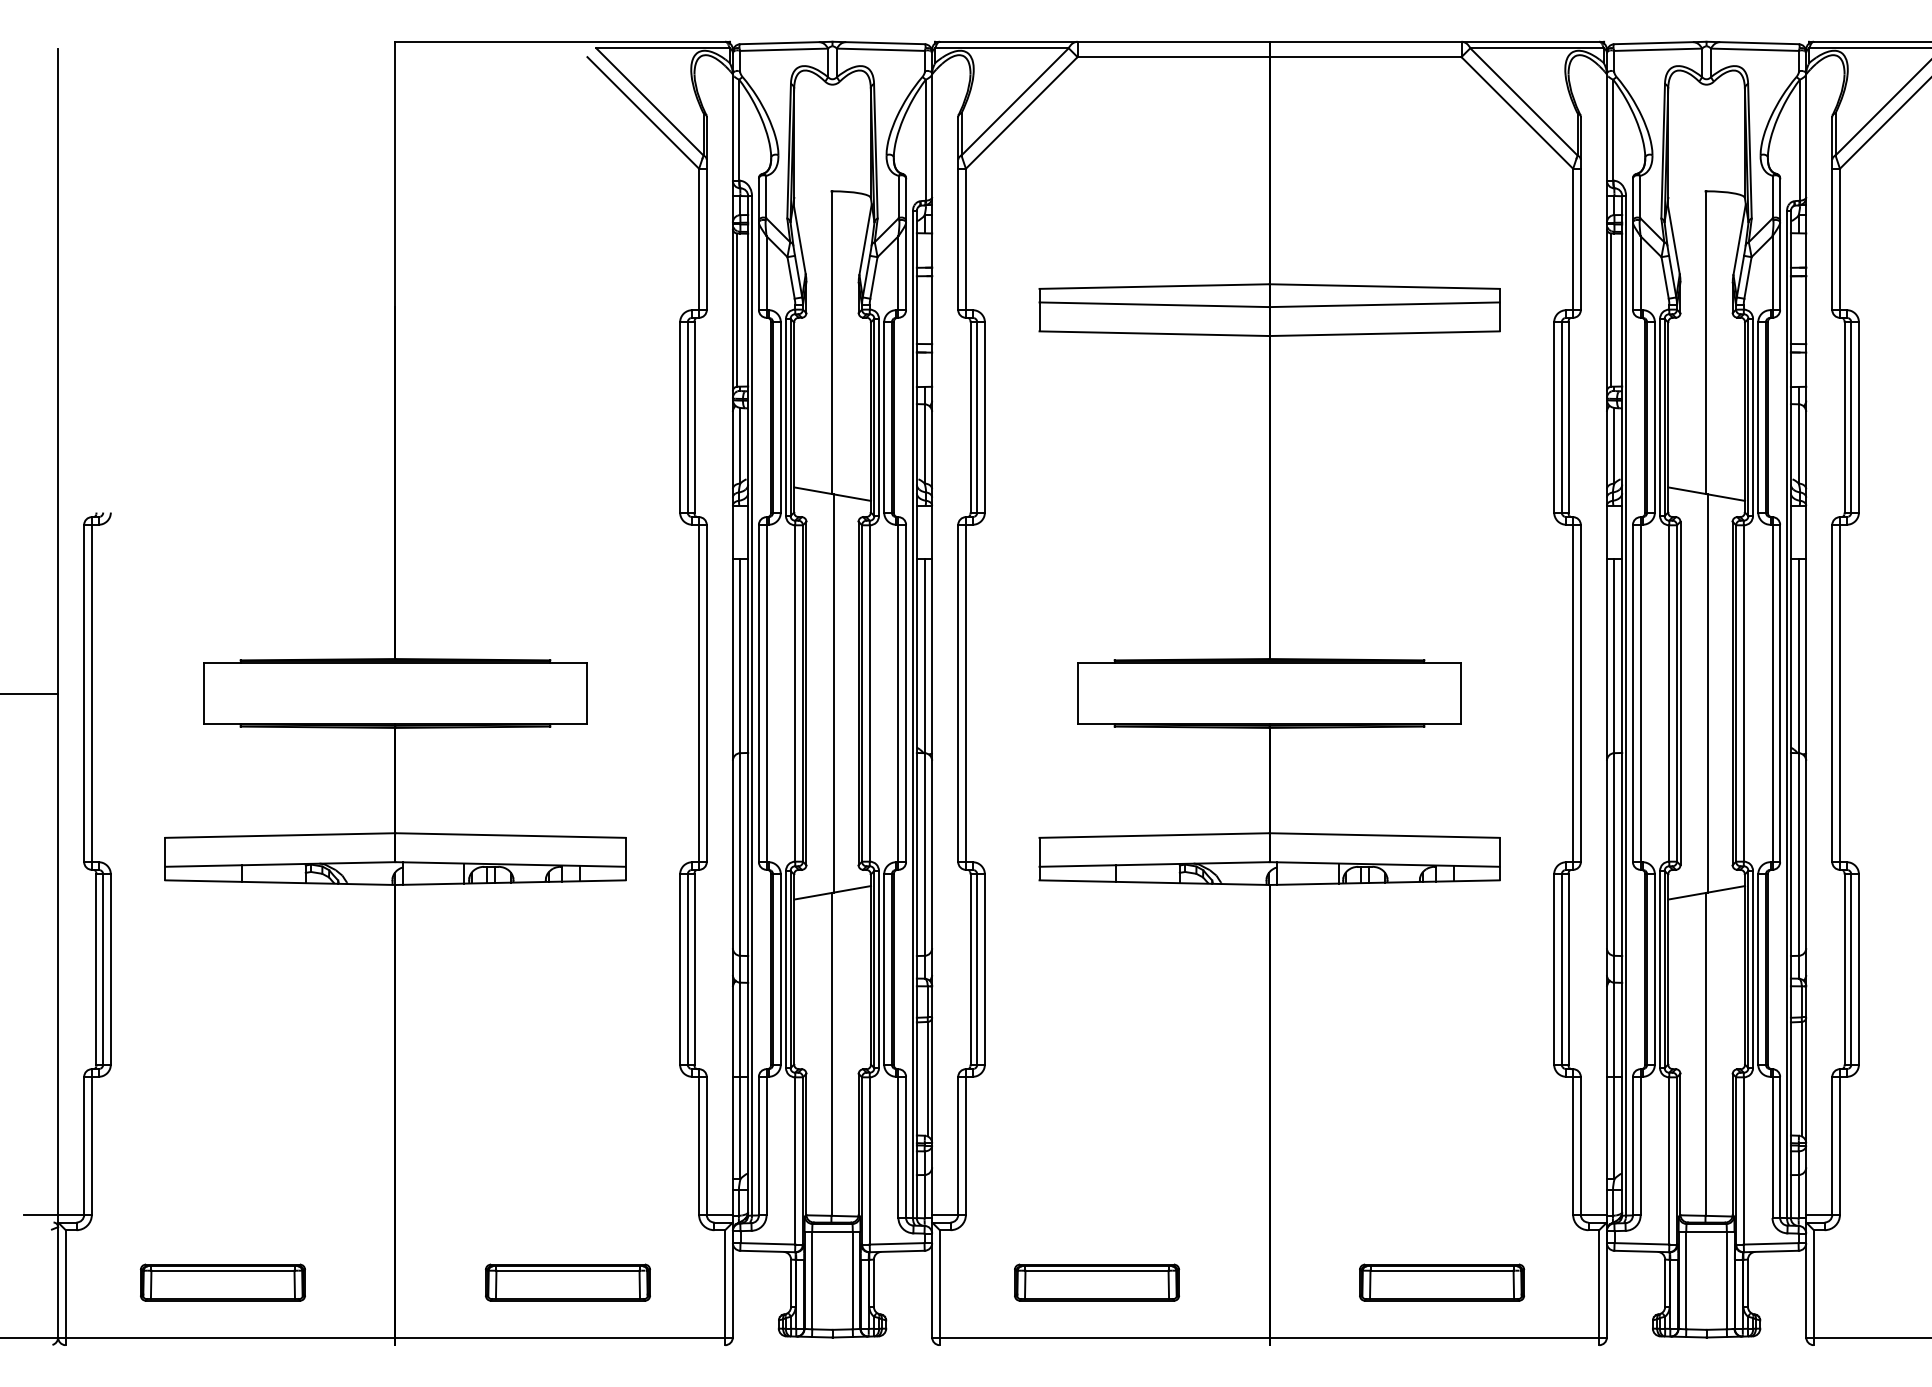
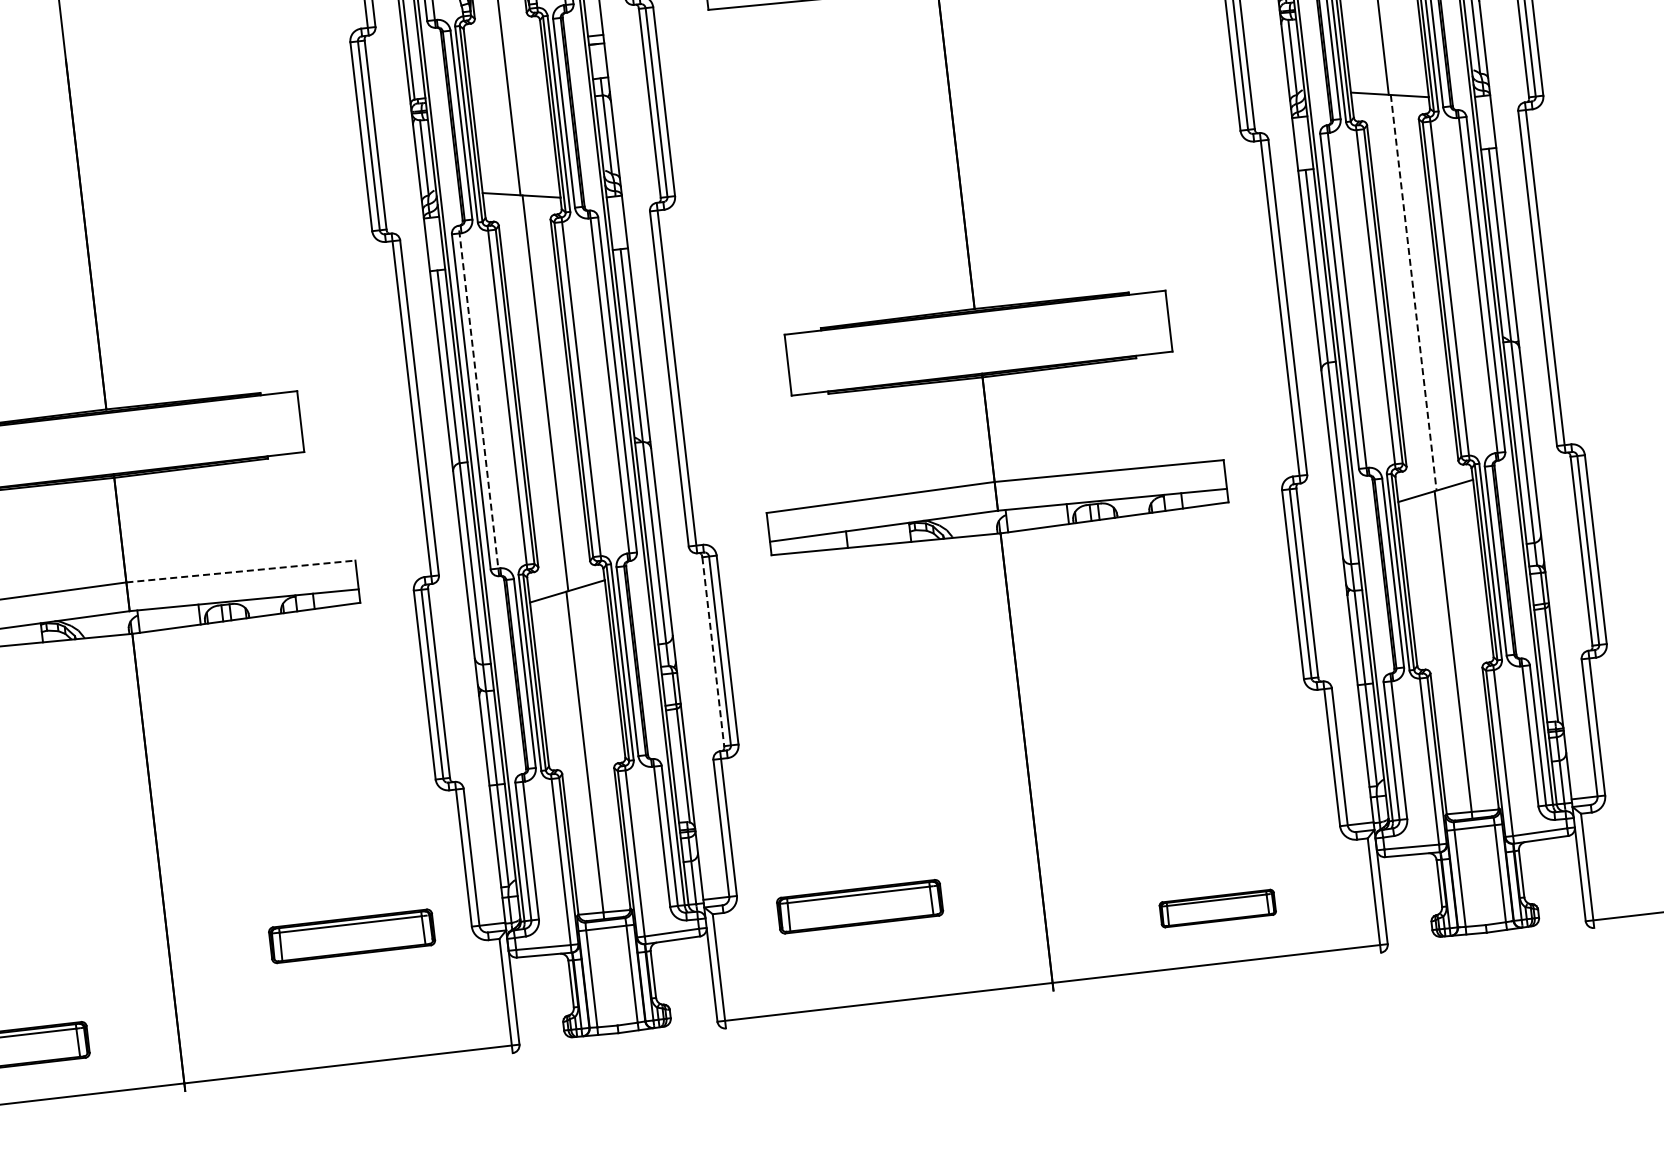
line: (766, 693) -> (478, 400), solid -> dashed
line: (1707, 693) -> (1413, 292), solid -> dashed
line: (510, 835) -> (240, 571), solid -> dashed
line: (970, 970) -> (713, 652), solid -> dashed
part: (567, 1282) -> (351, 936), moved
part: (1097, 1282) -> (860, 906), moved
part: (1442, 1282) -> (1218, 908), size x0.7

